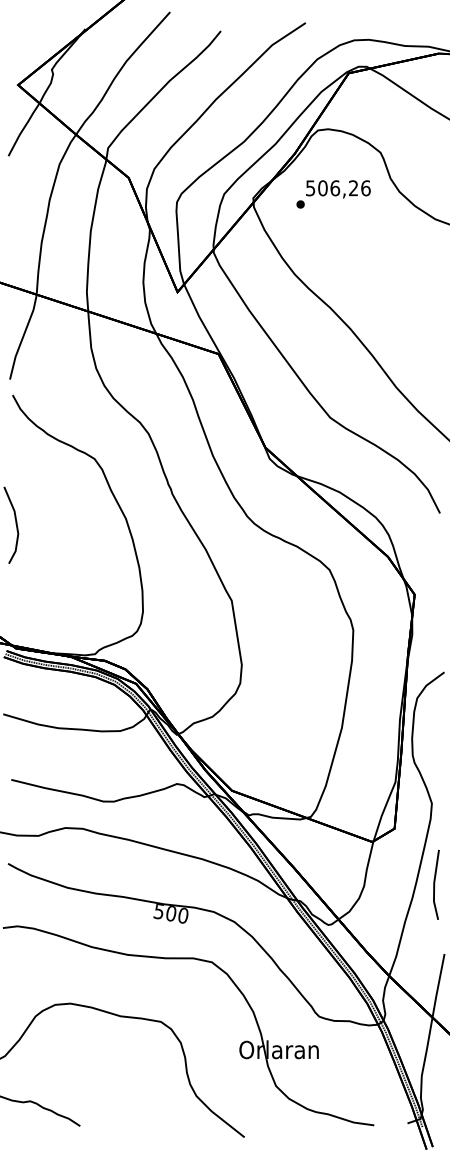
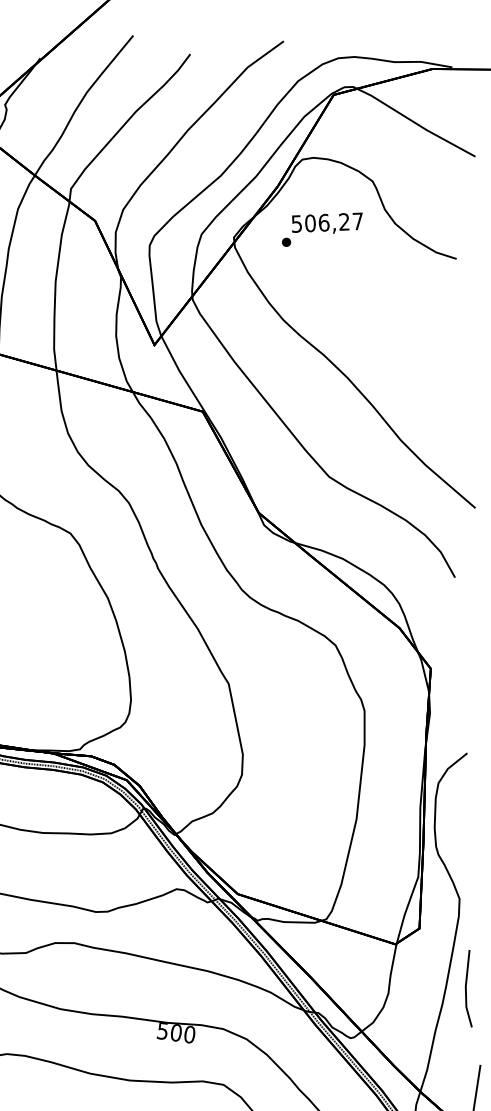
text: (365, 188) -> (357, 221), 506,26 -> 506,27

